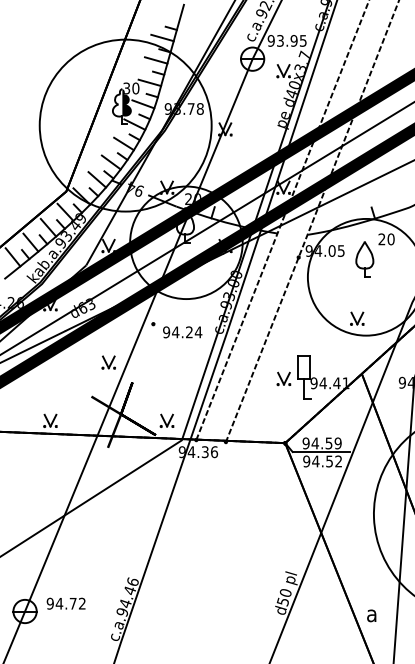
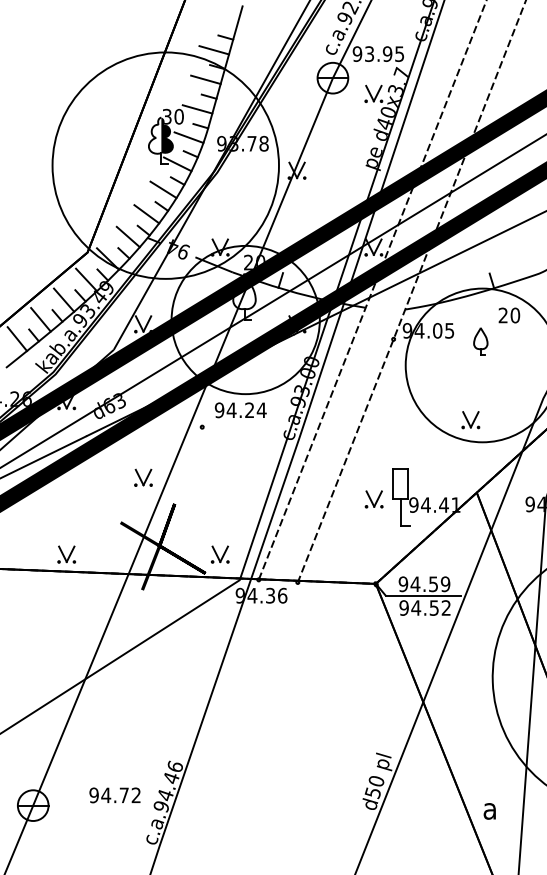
part: (364, 259) -> (480, 342), size x0.6
text: (182, 332) -> (240, 410), moved
text: (65, 603) -> (114, 795), moved

